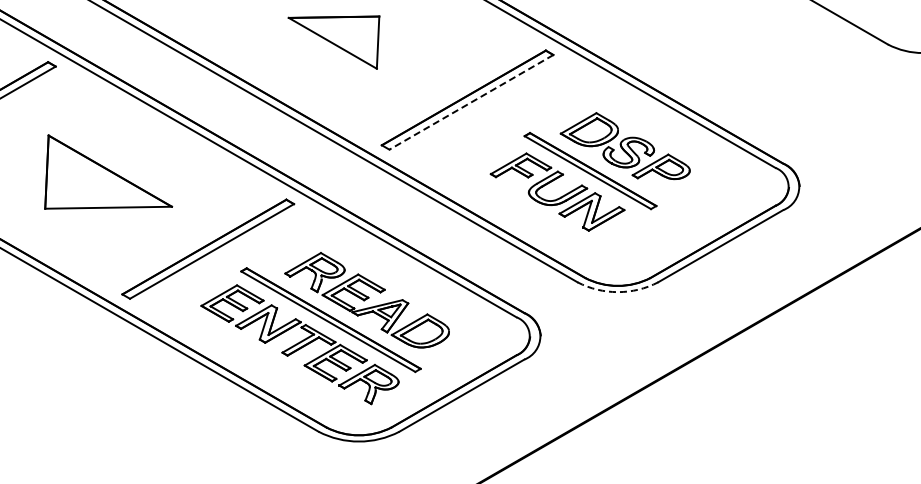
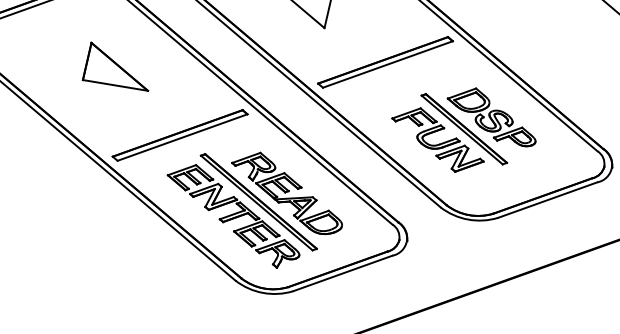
line: (471, 102) -> (387, 64), dashed -> solid
part: (108, 171) -> (118, 66), size x0.71
arc: (617, 292) -> (467, 219), dashed -> solid

